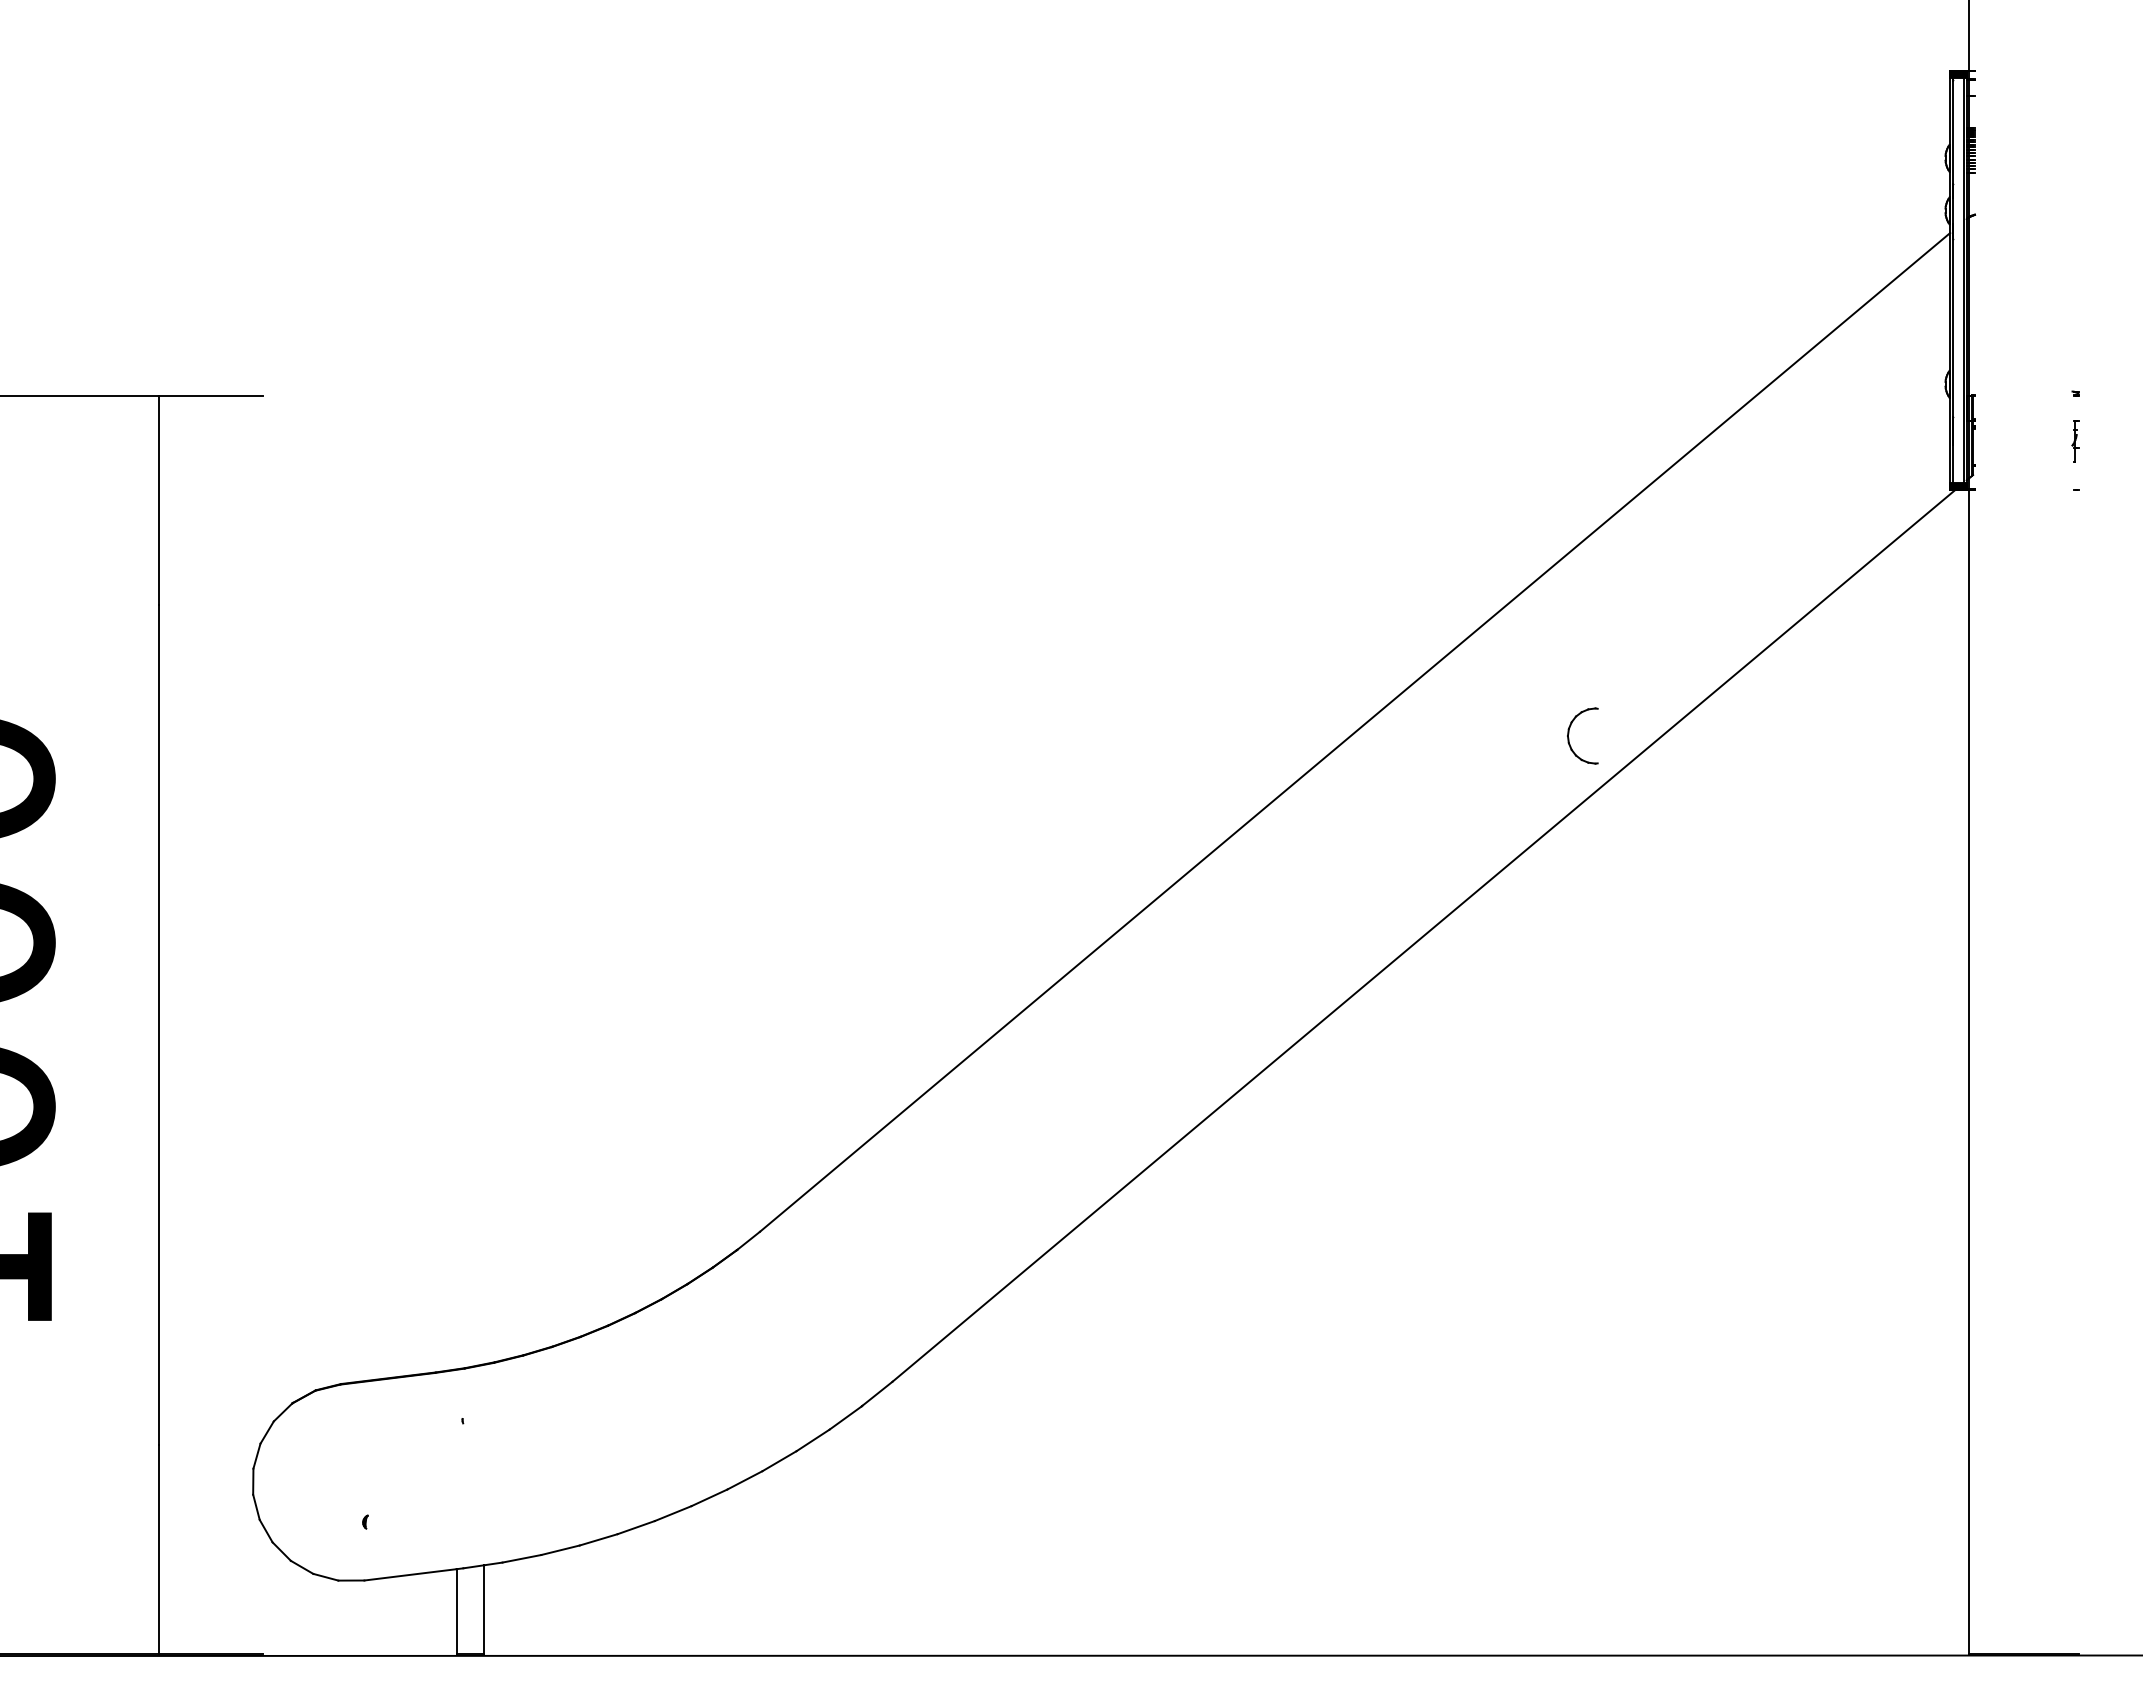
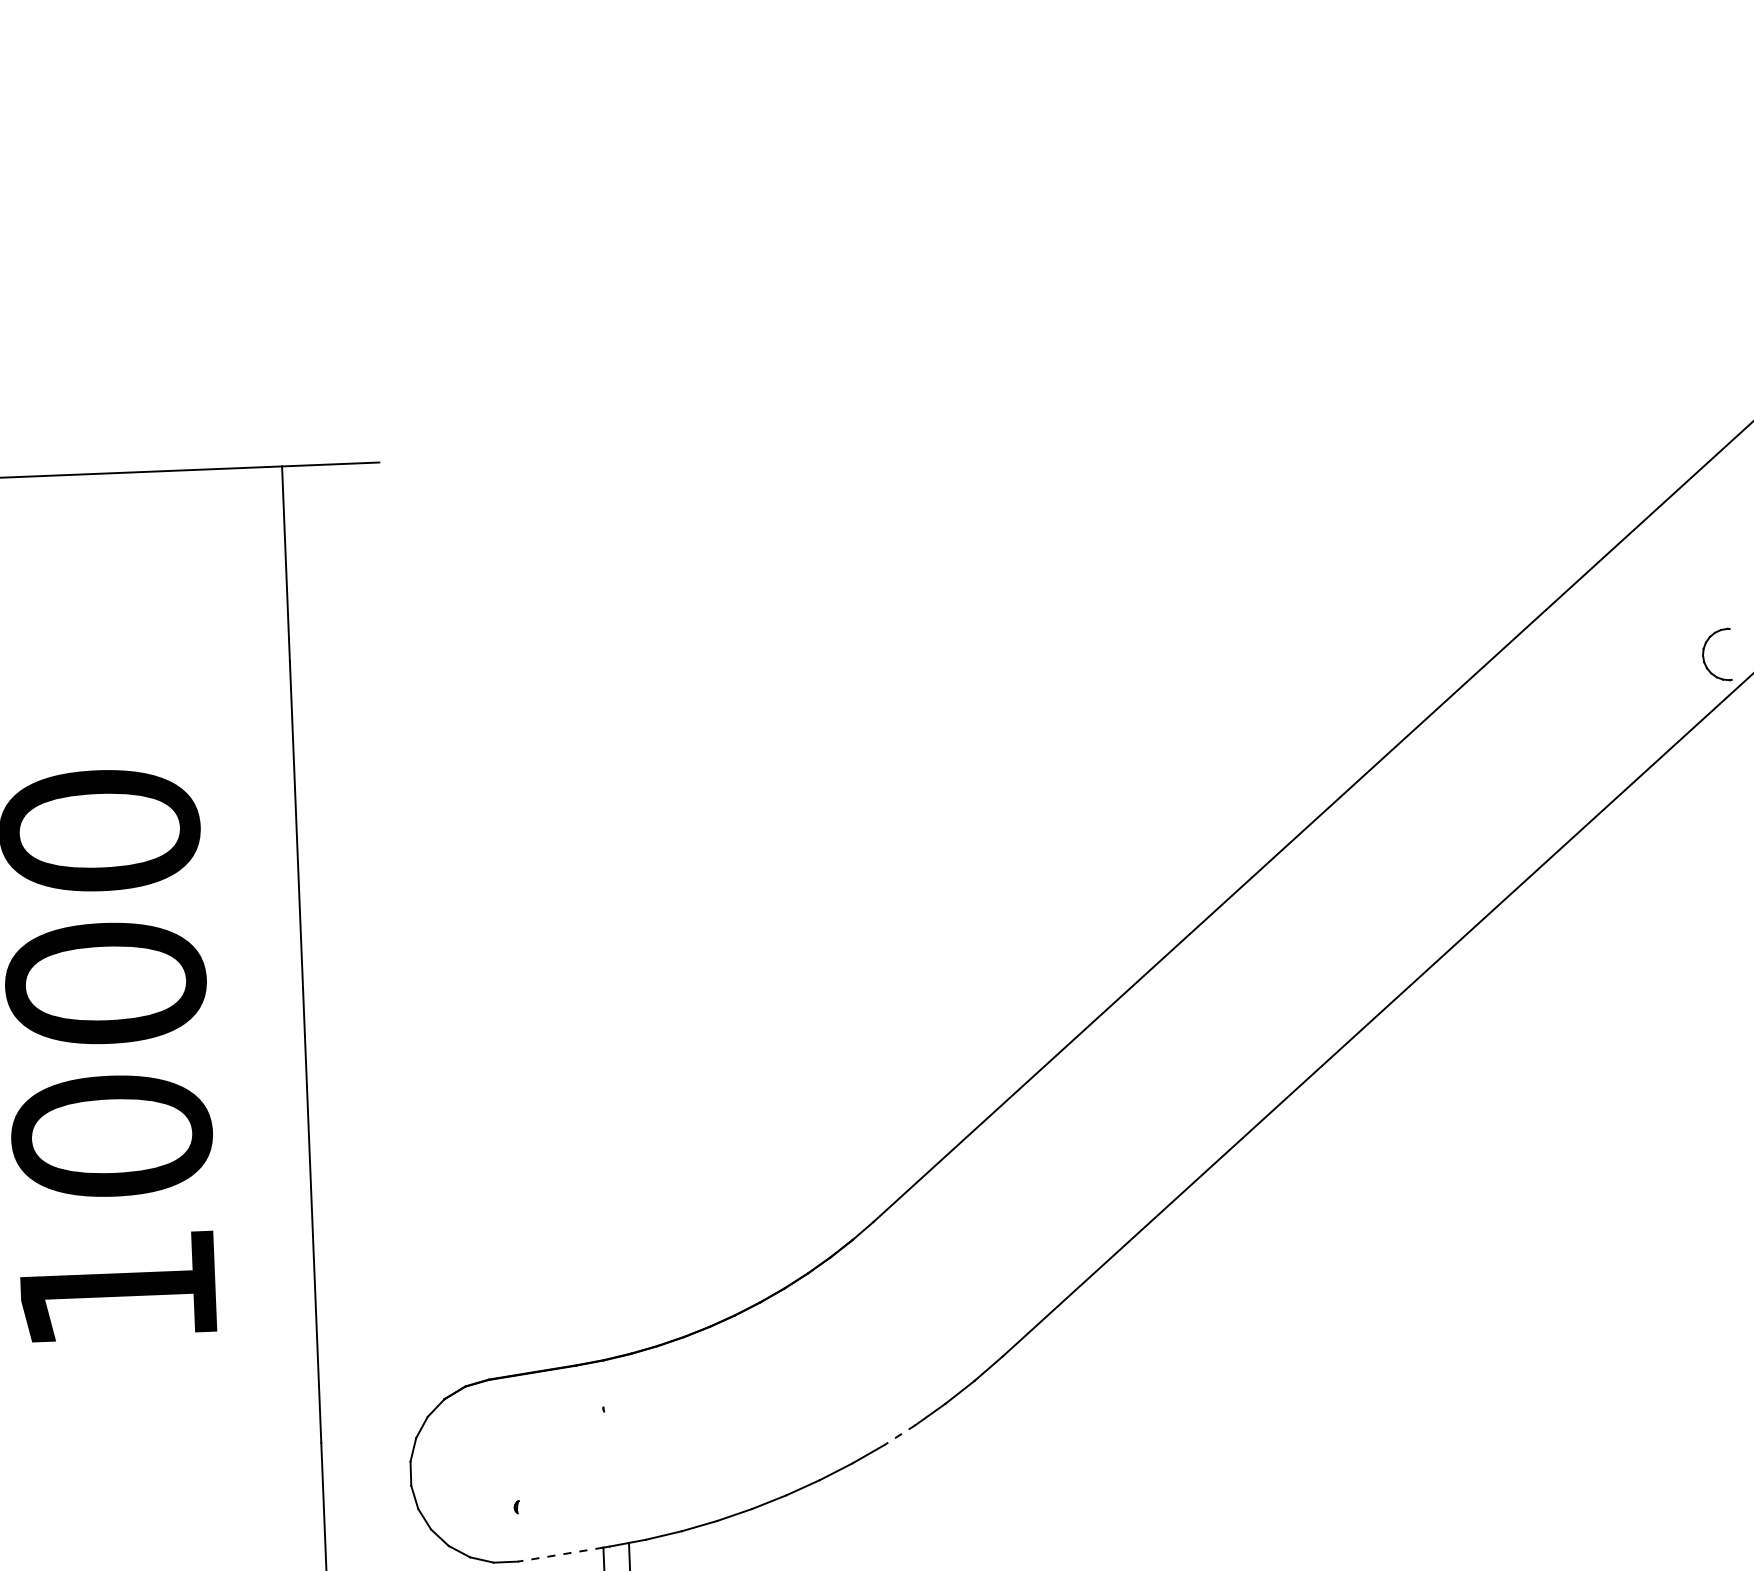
part: (1569, 733) -> (1704, 653), moved
line: (779, 1461) -> (900, 1435), solid -> dashed
line: (410, 1574) -> (560, 1554), solid -> dashed

